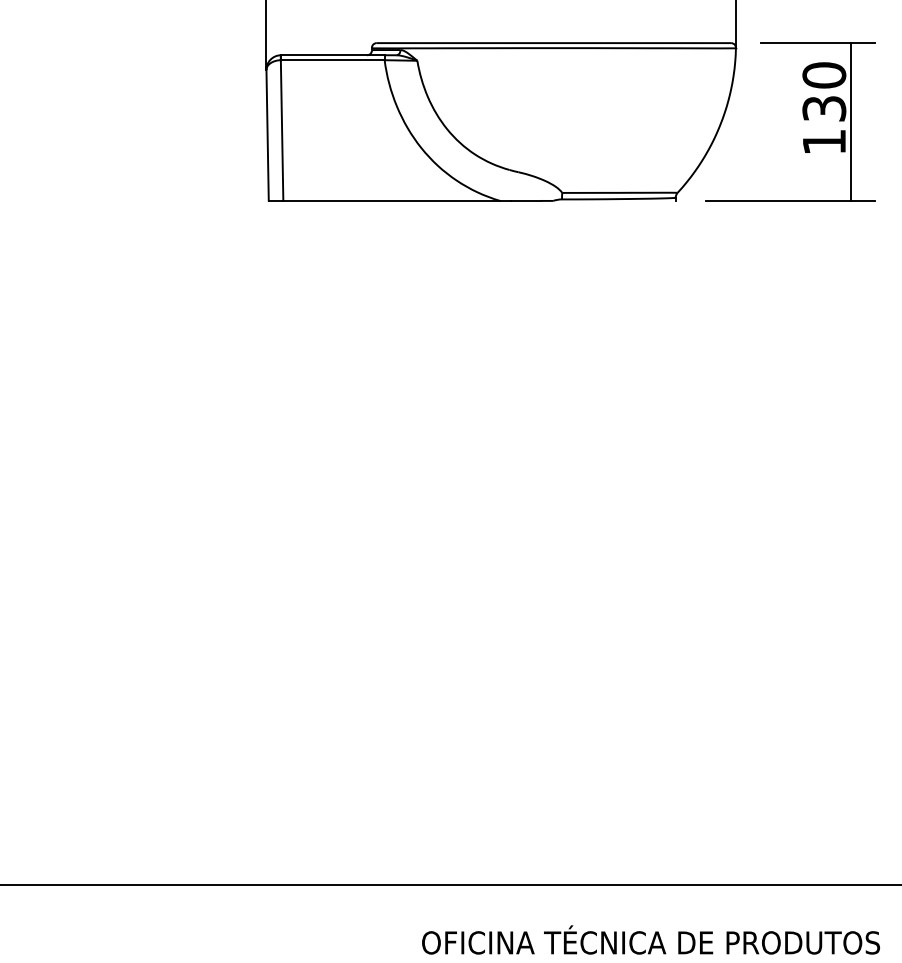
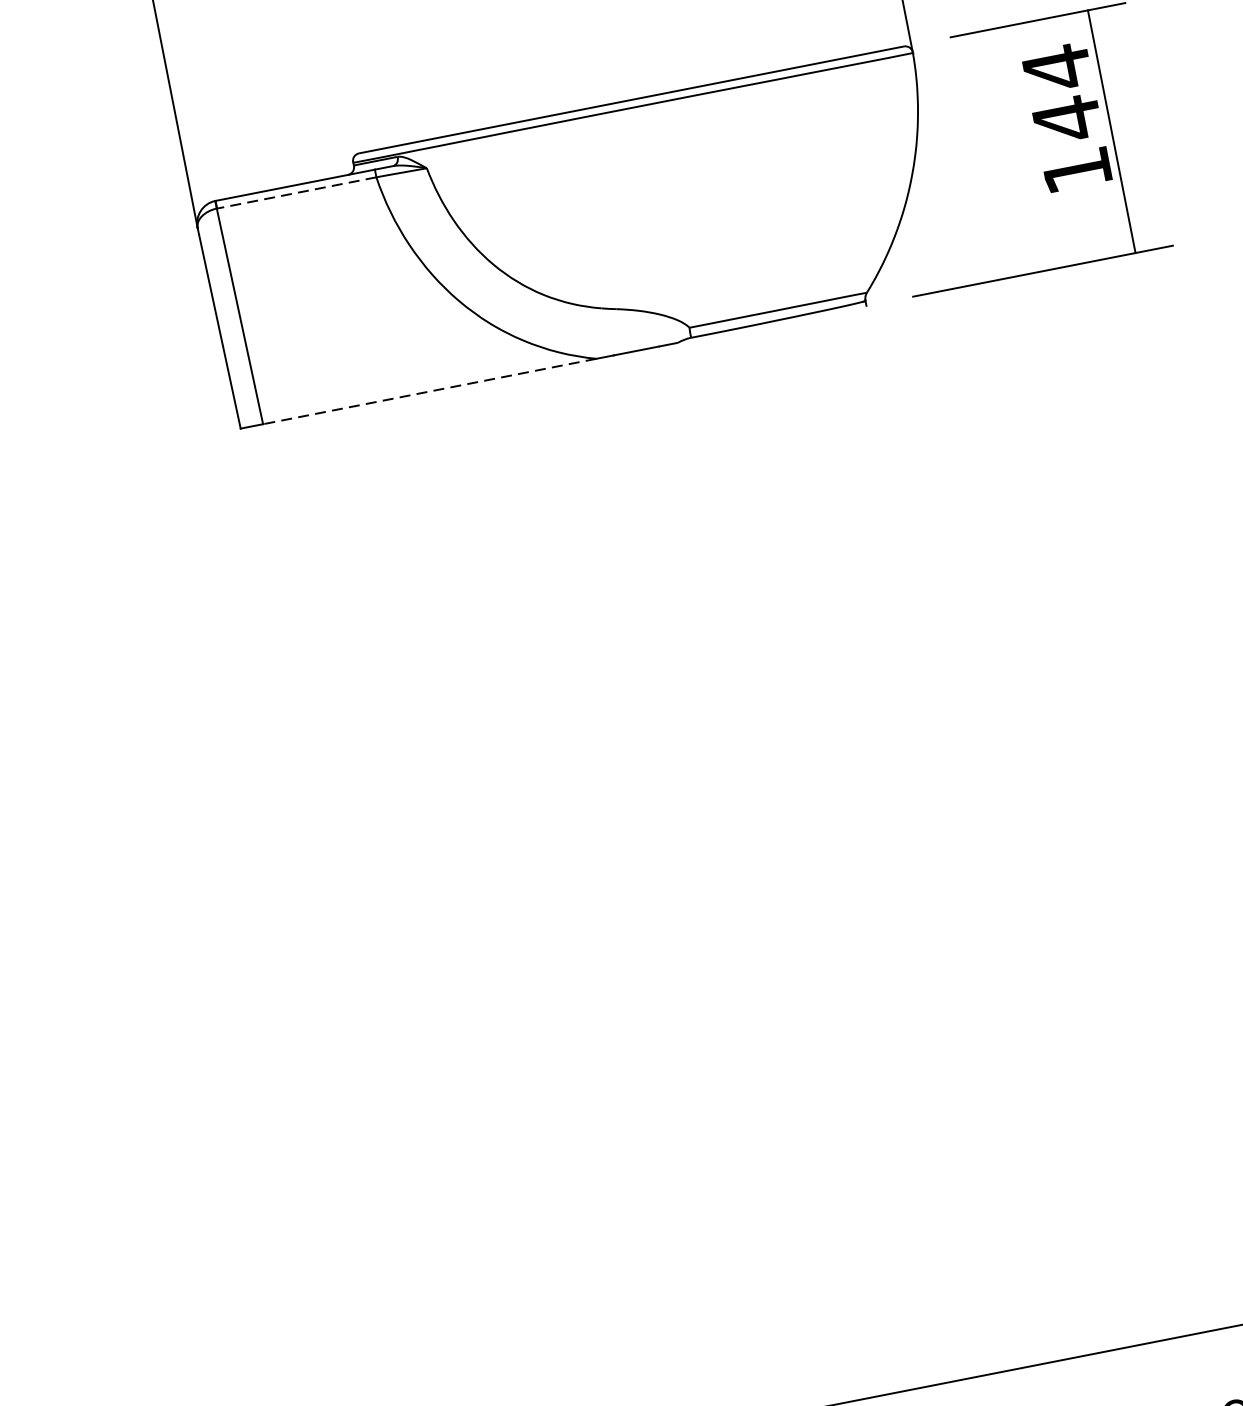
line: (332, 60) -> (296, 193), solid -> dashed
text: (824, 91) -> (1062, 92), 130 -> 144
line: (391, 200) -> (429, 390), solid -> dashed

